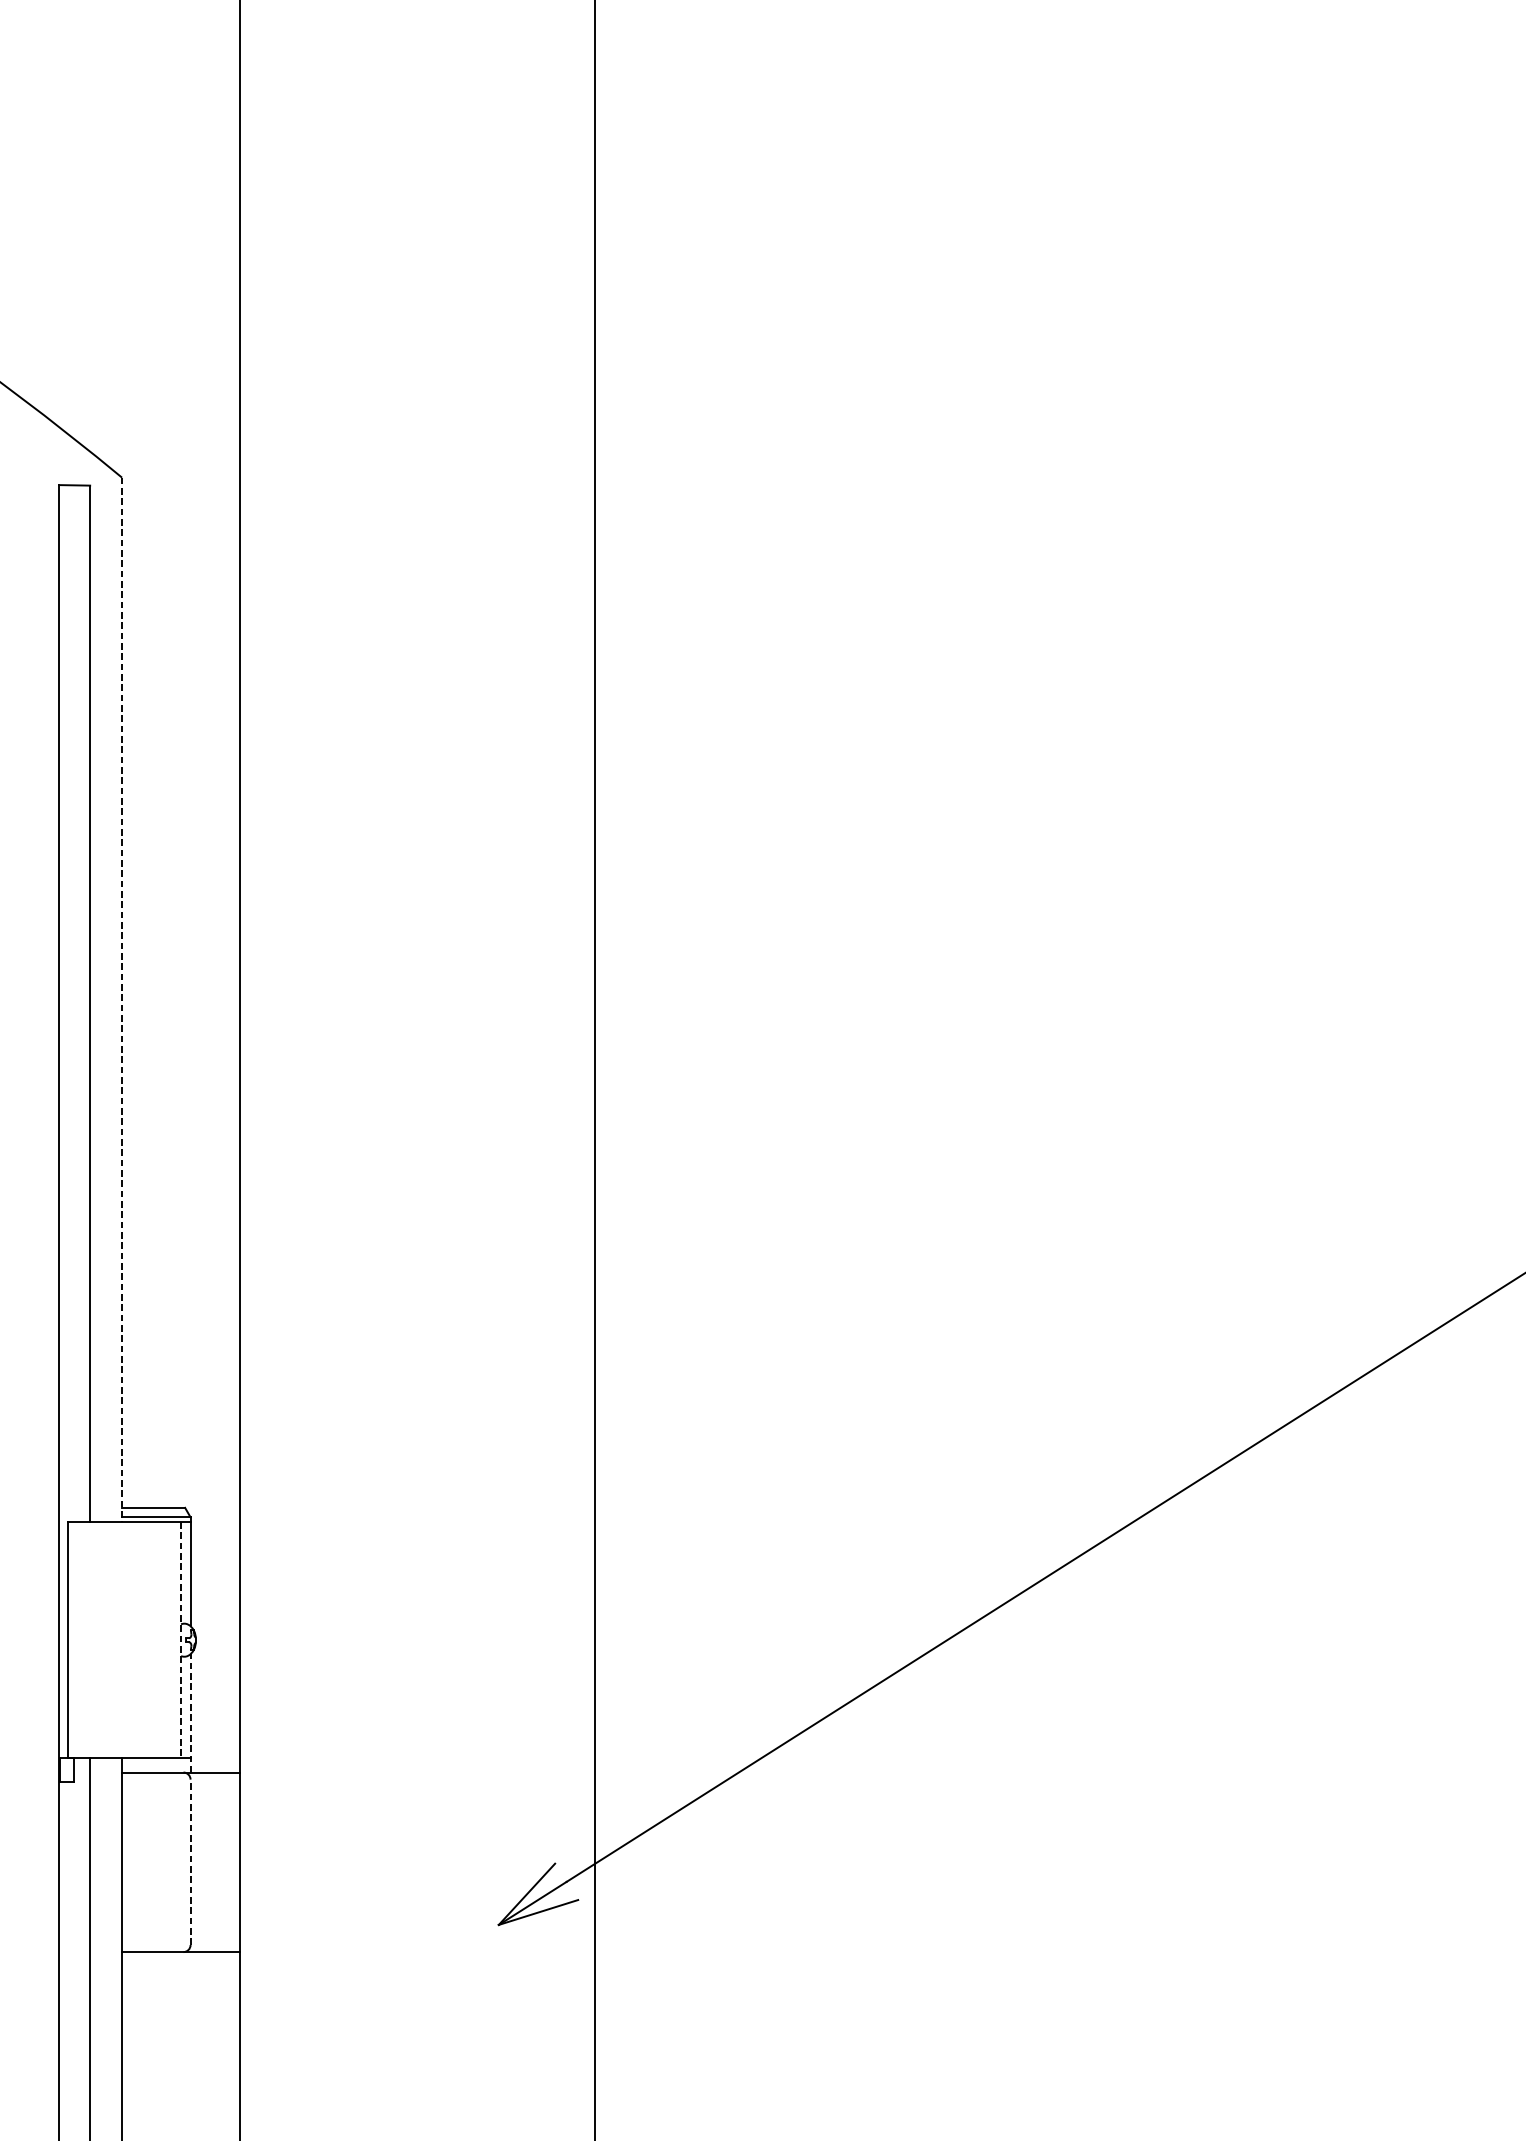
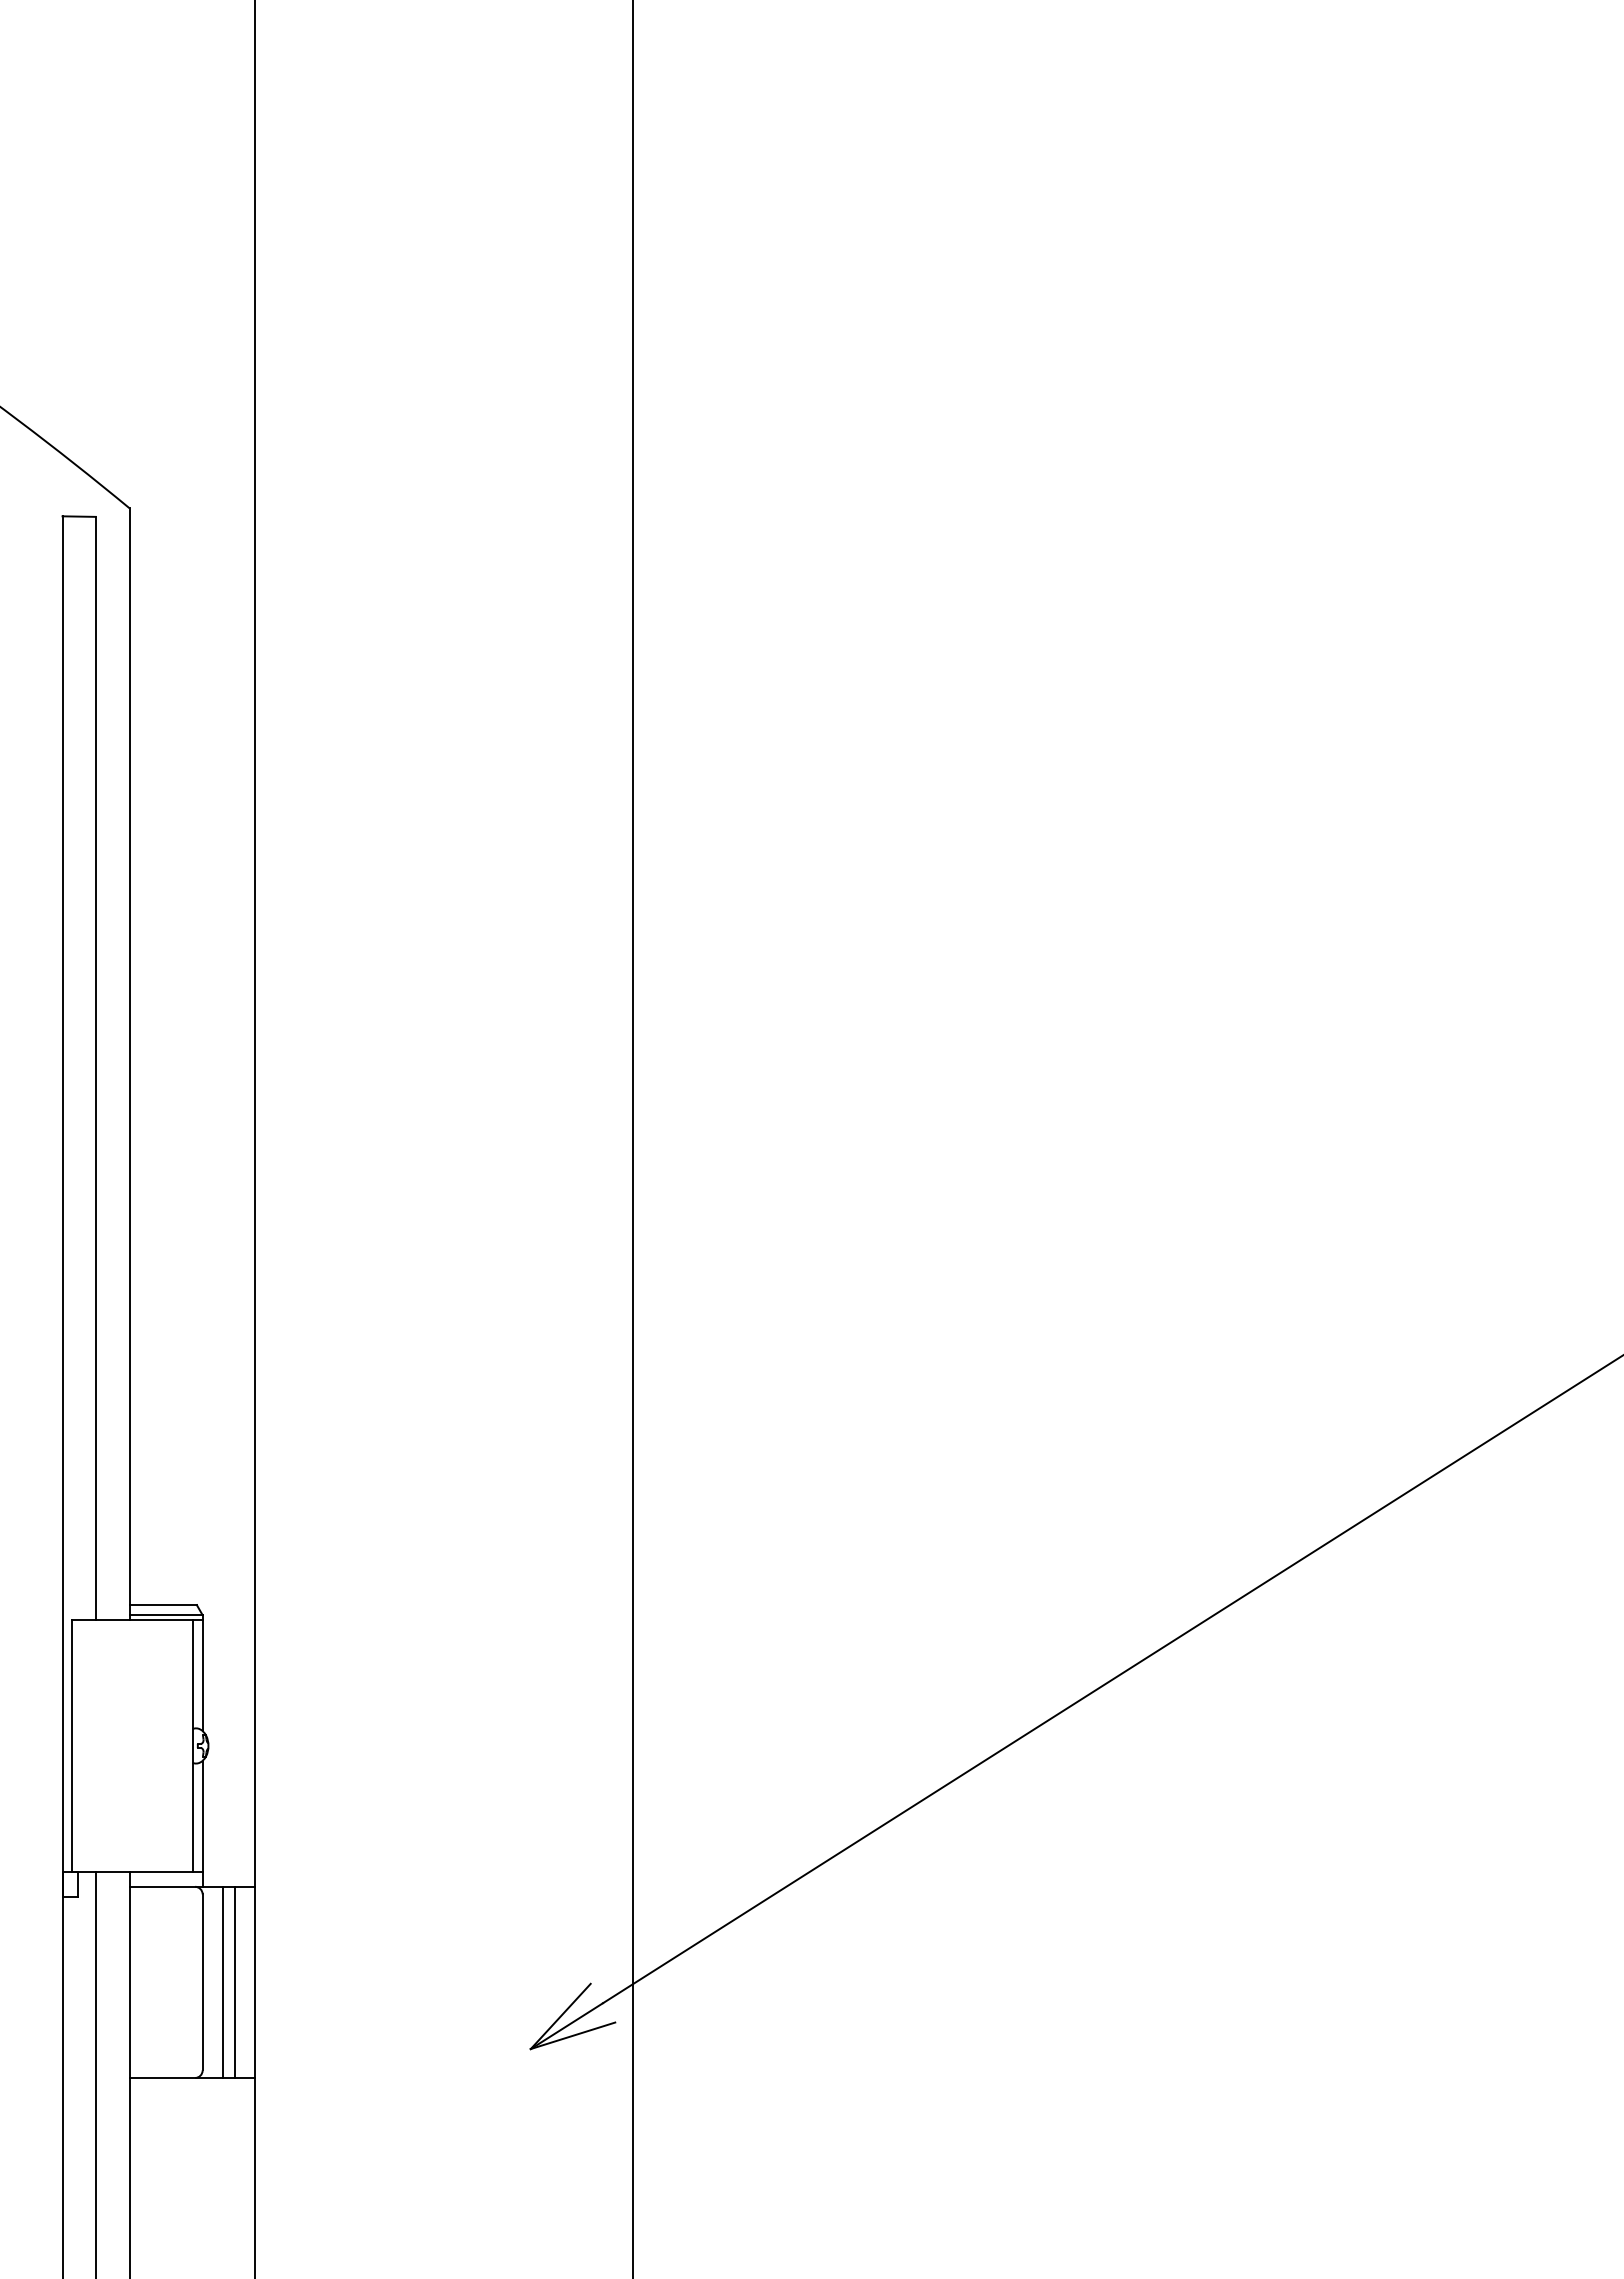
line: (121, 1000) -> (129, 1064), dashed -> solid
line: (181, 1639) -> (192, 1745), dashed -> solid
line: (190, 1713) -> (202, 1823), dashed -> solid
line: (190, 1861) -> (202, 1981), dashed -> solid
line: (209, 1861) -> (222, 1981), added
line: (221, 1861) -> (235, 1981), added

